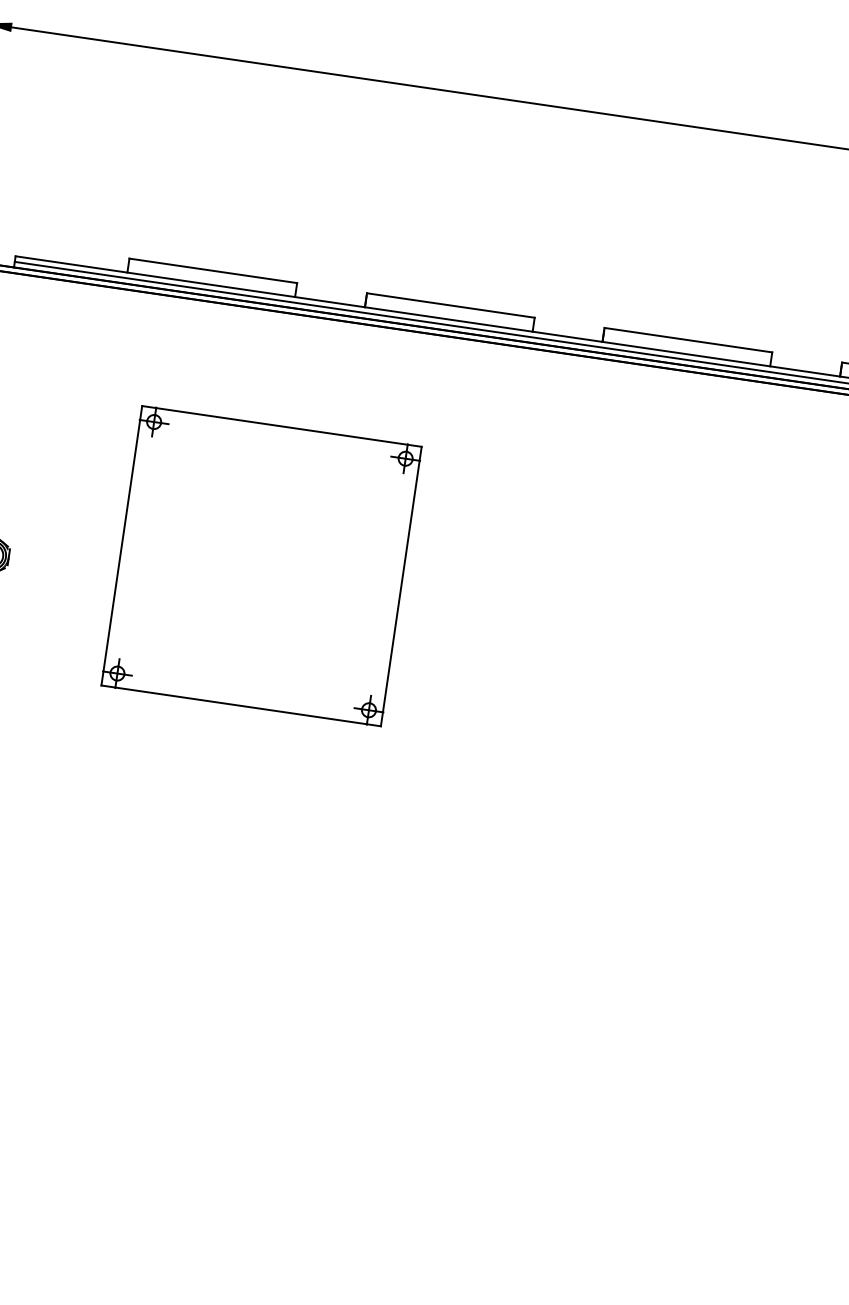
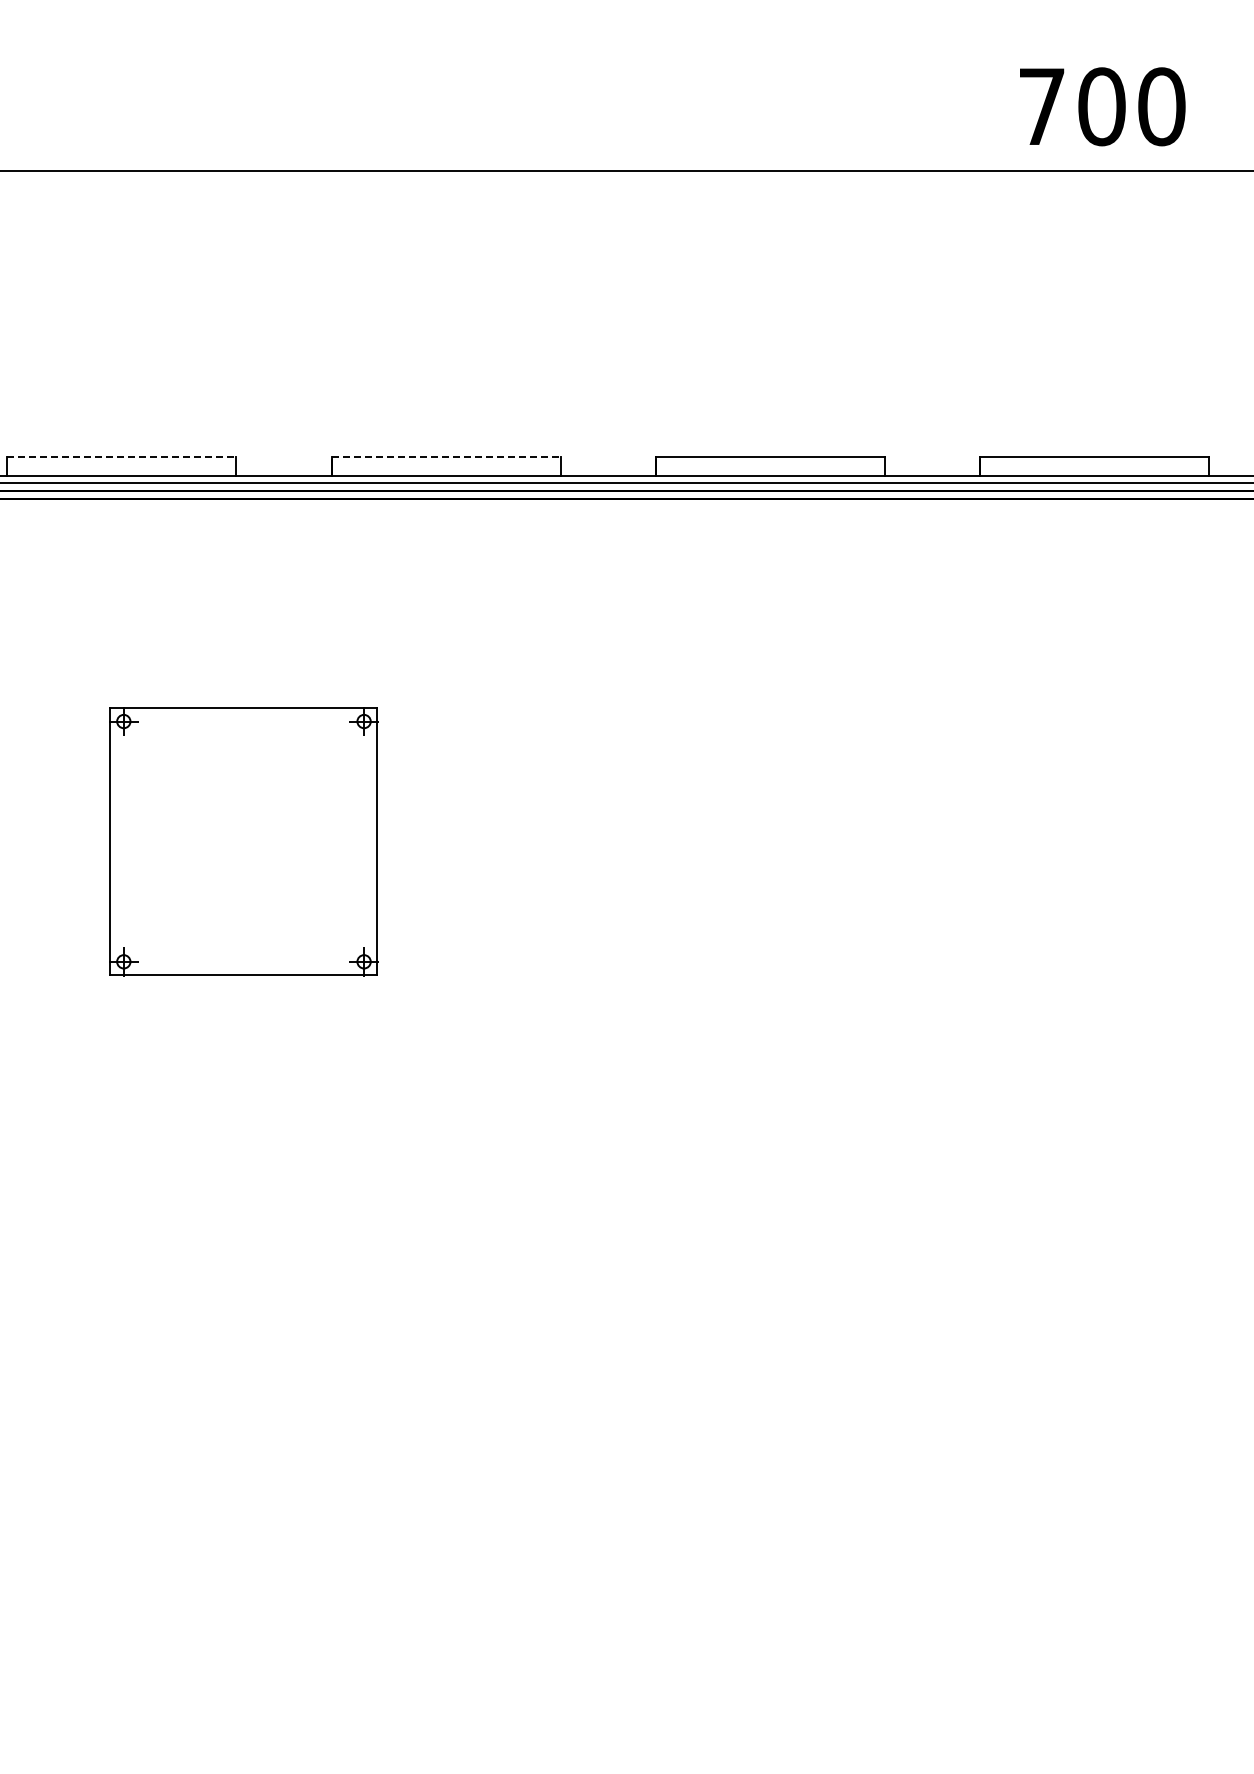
line: (213, 270) -> (122, 456), solid -> dashed
line: (451, 305) -> (446, 456), solid -> dashed
part: (261, 565) -> (243, 841), size x0.7

